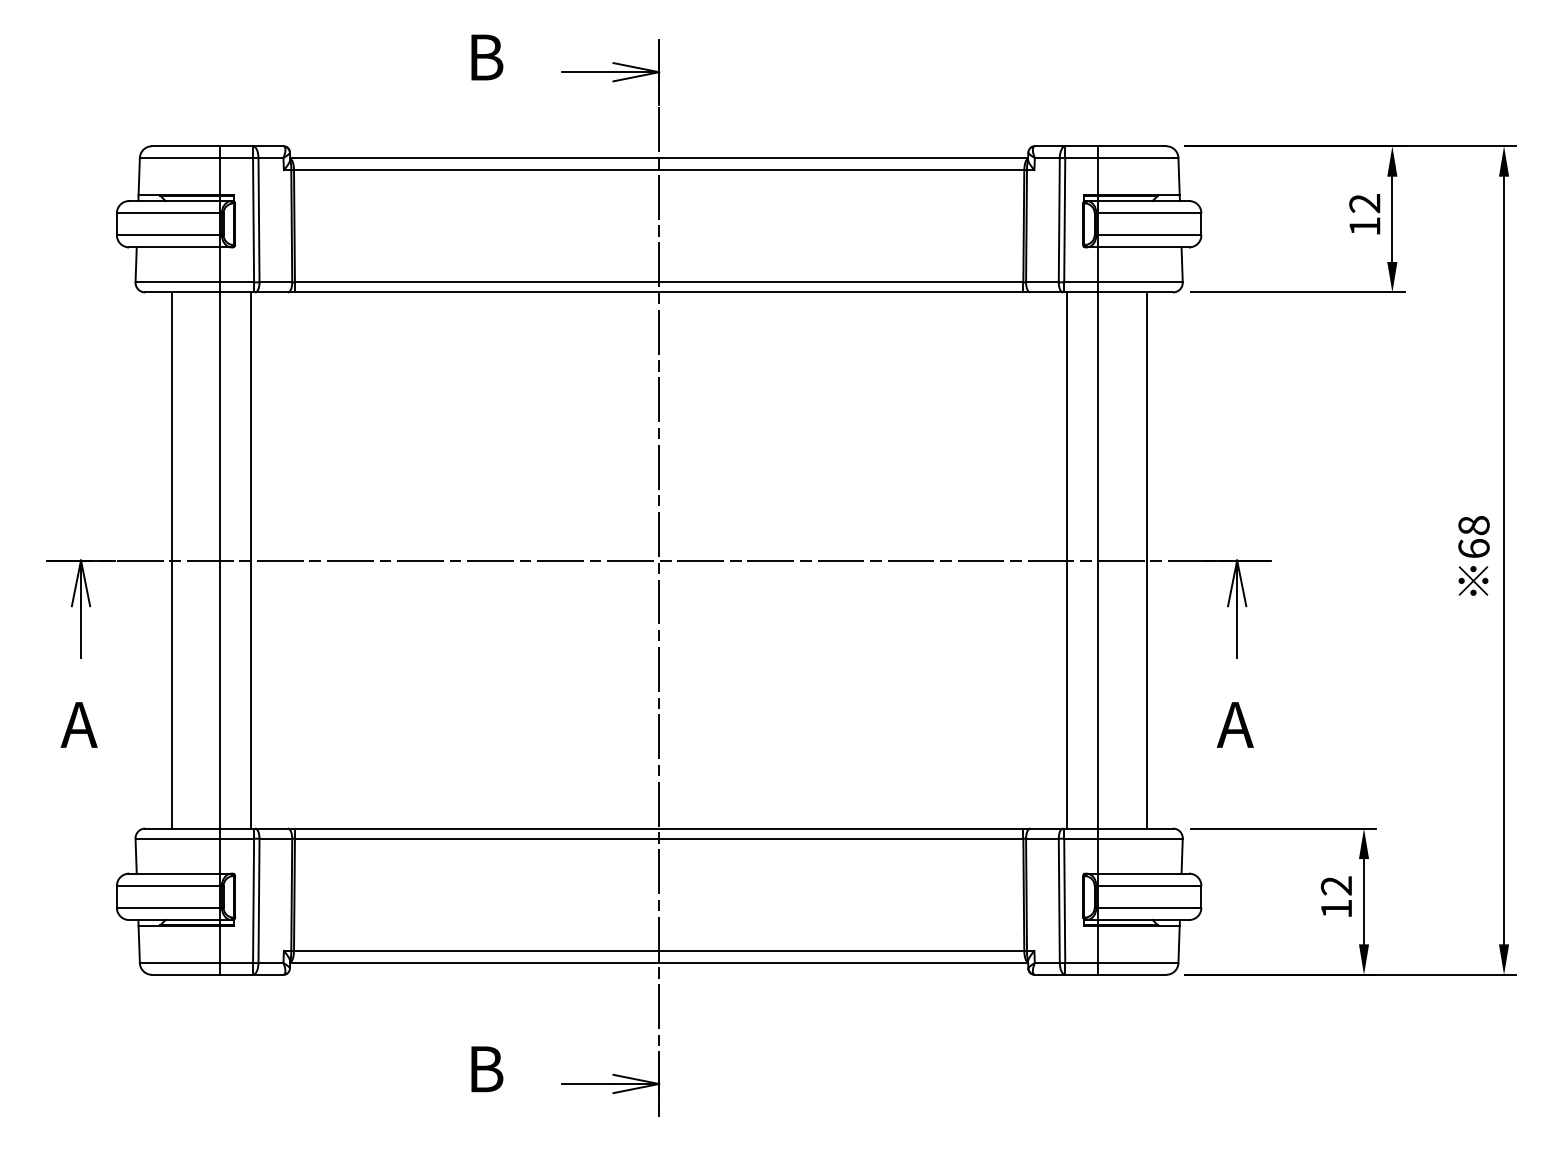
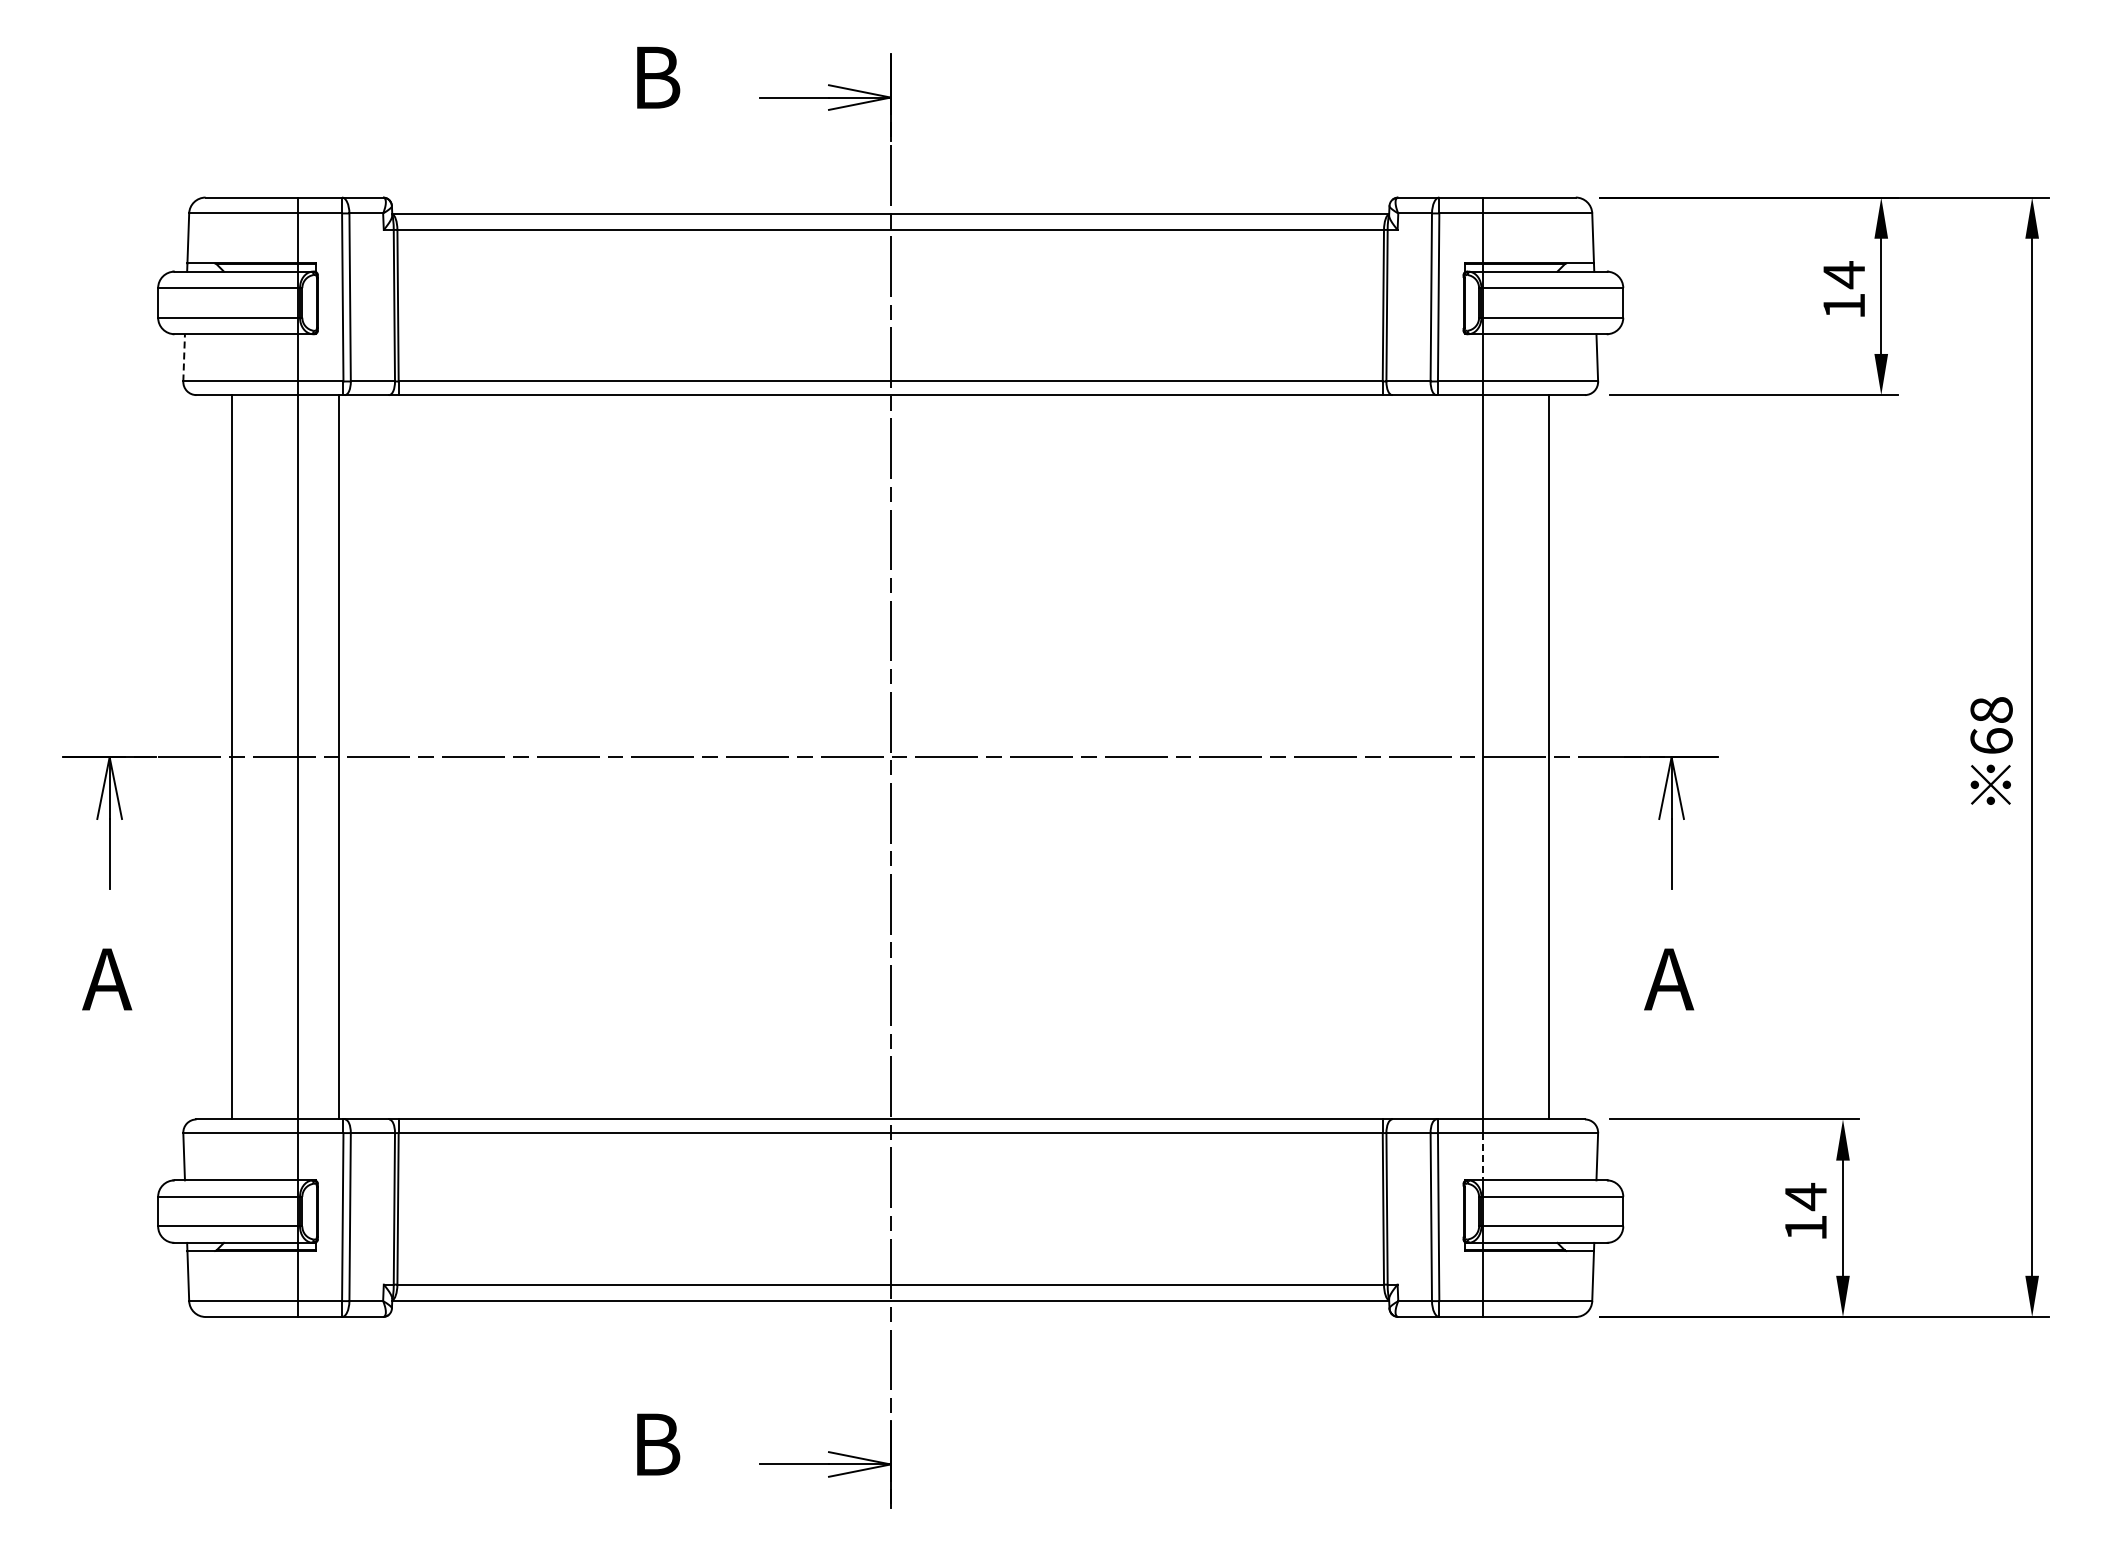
text: (1364, 203) -> (1843, 275), 12 -> 14
line: (136, 264) -> (184, 357), solid -> dashed
line: (1067, 560) -> (1442, 757), removed
line: (1097, 856) -> (1483, 1156), solid -> dashed
text: (1336, 885) -> (1805, 1196), 12 -> 14

